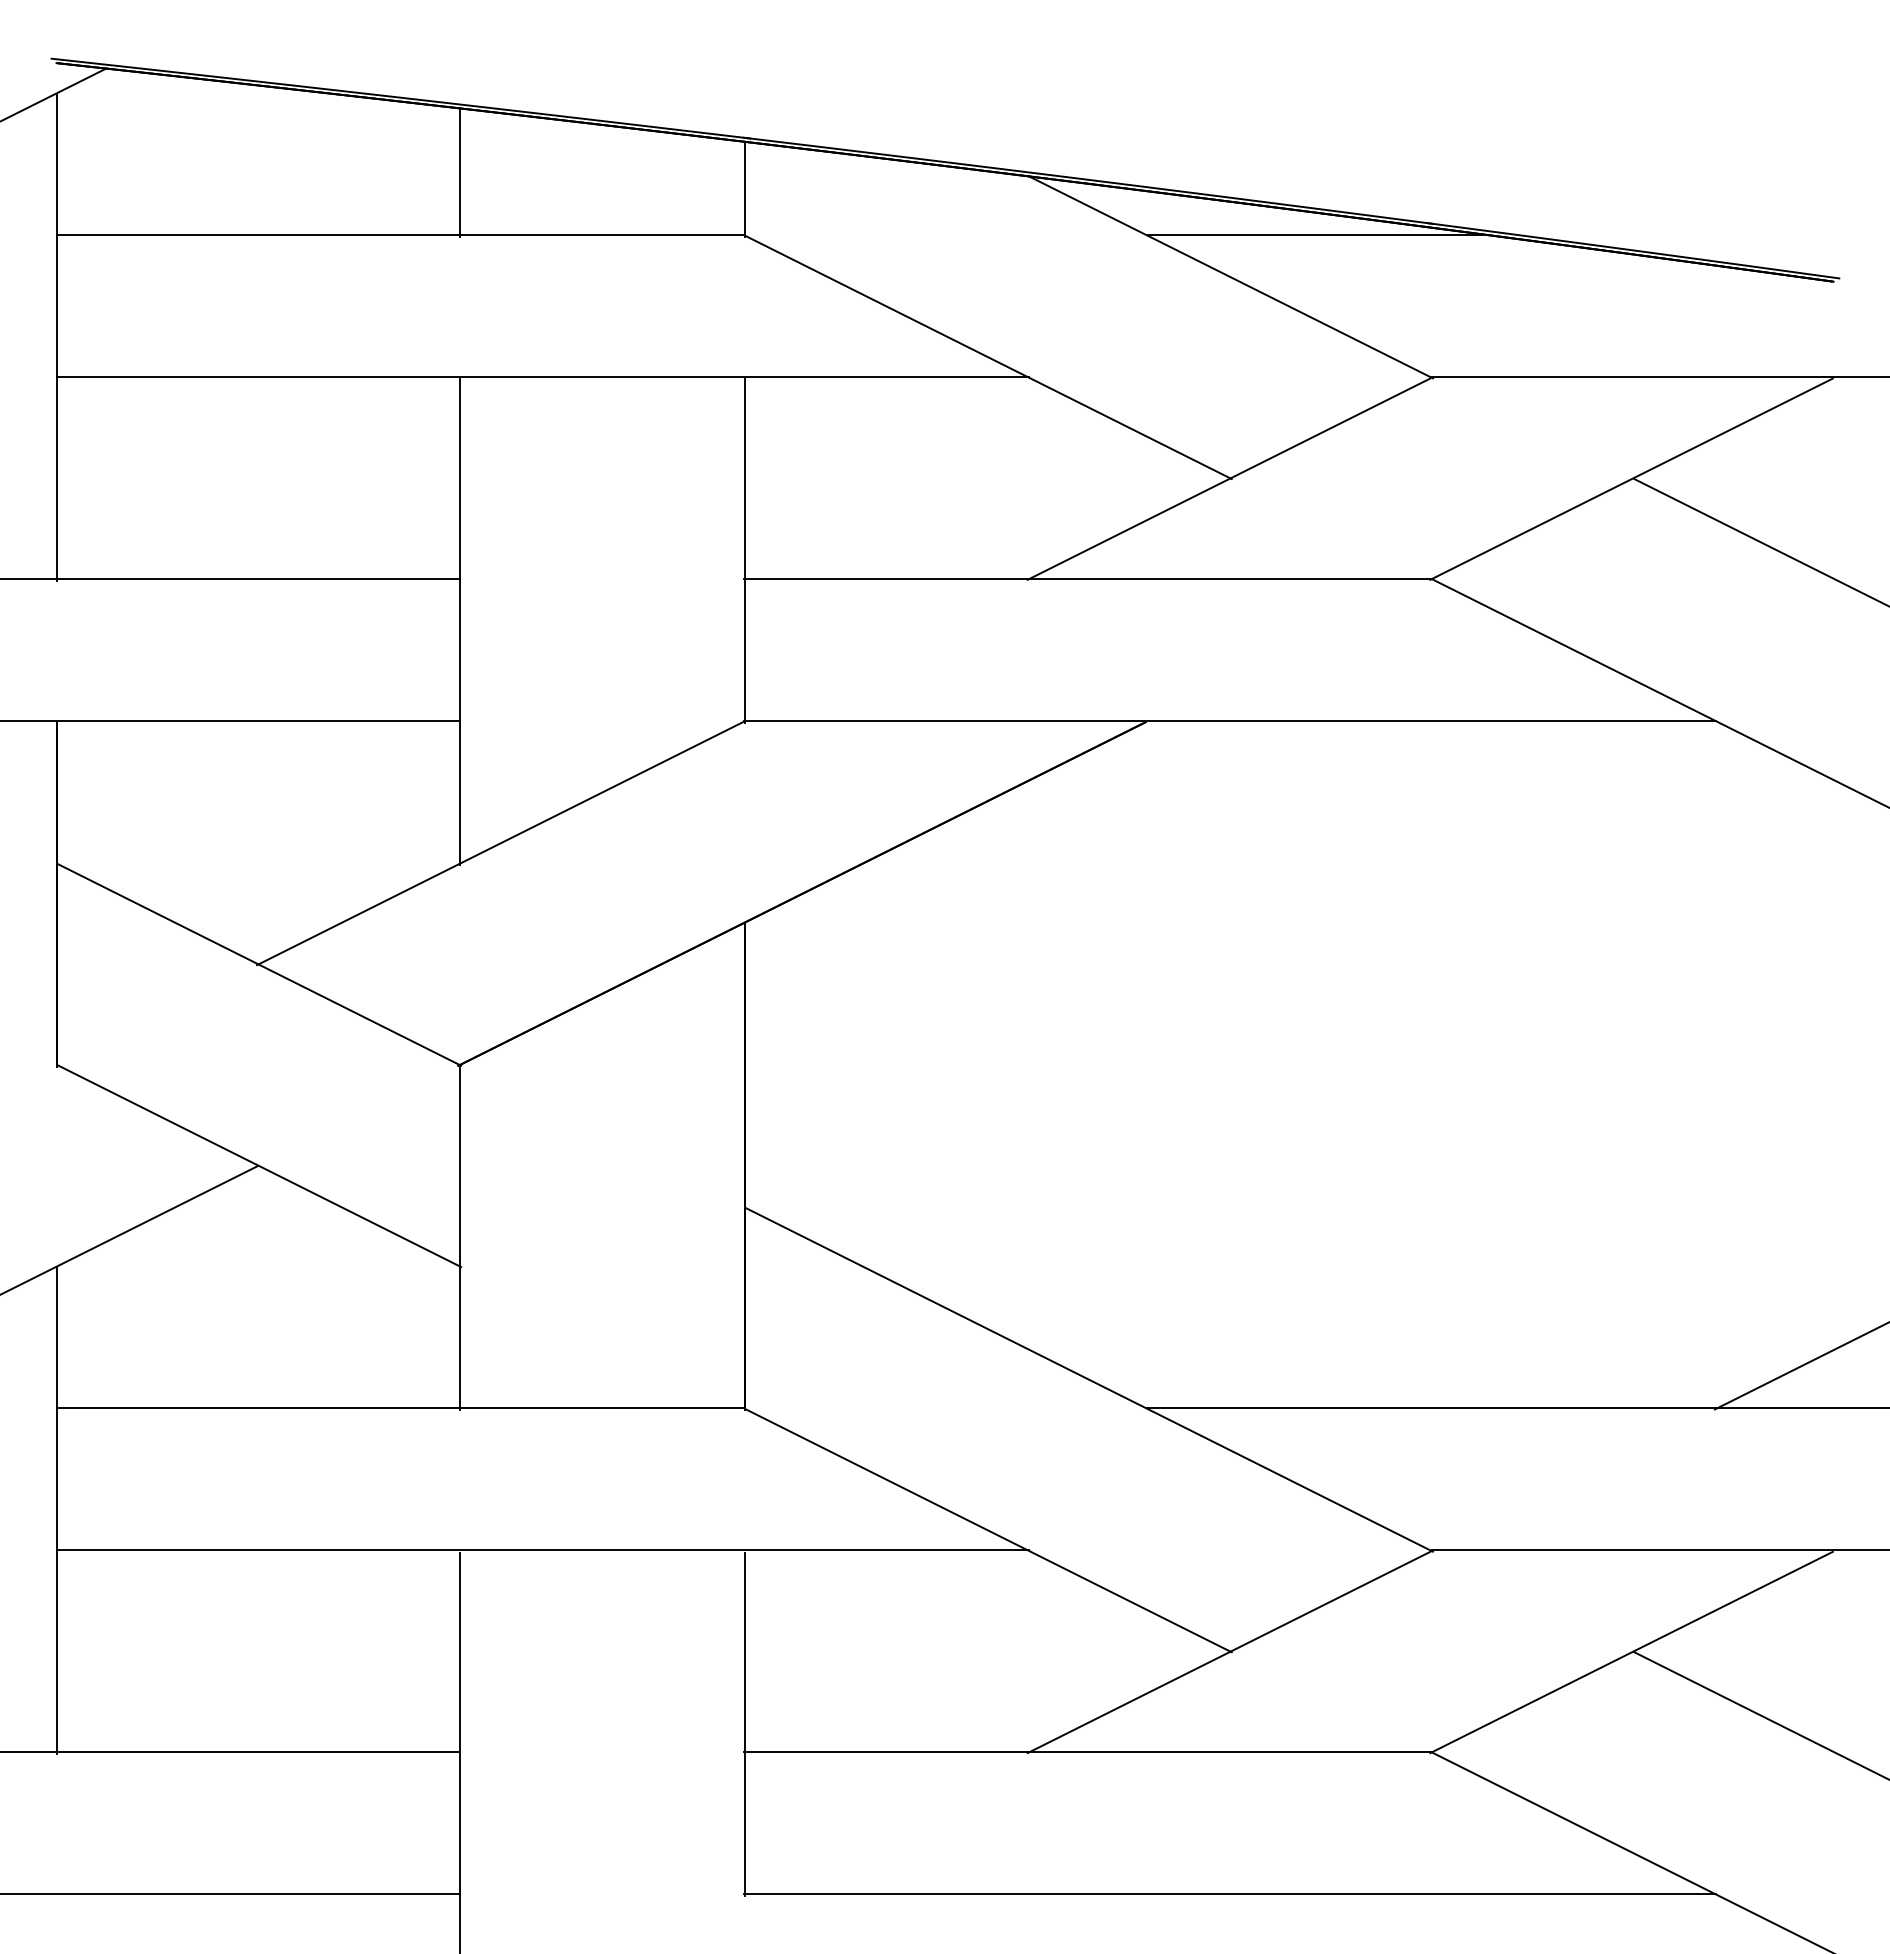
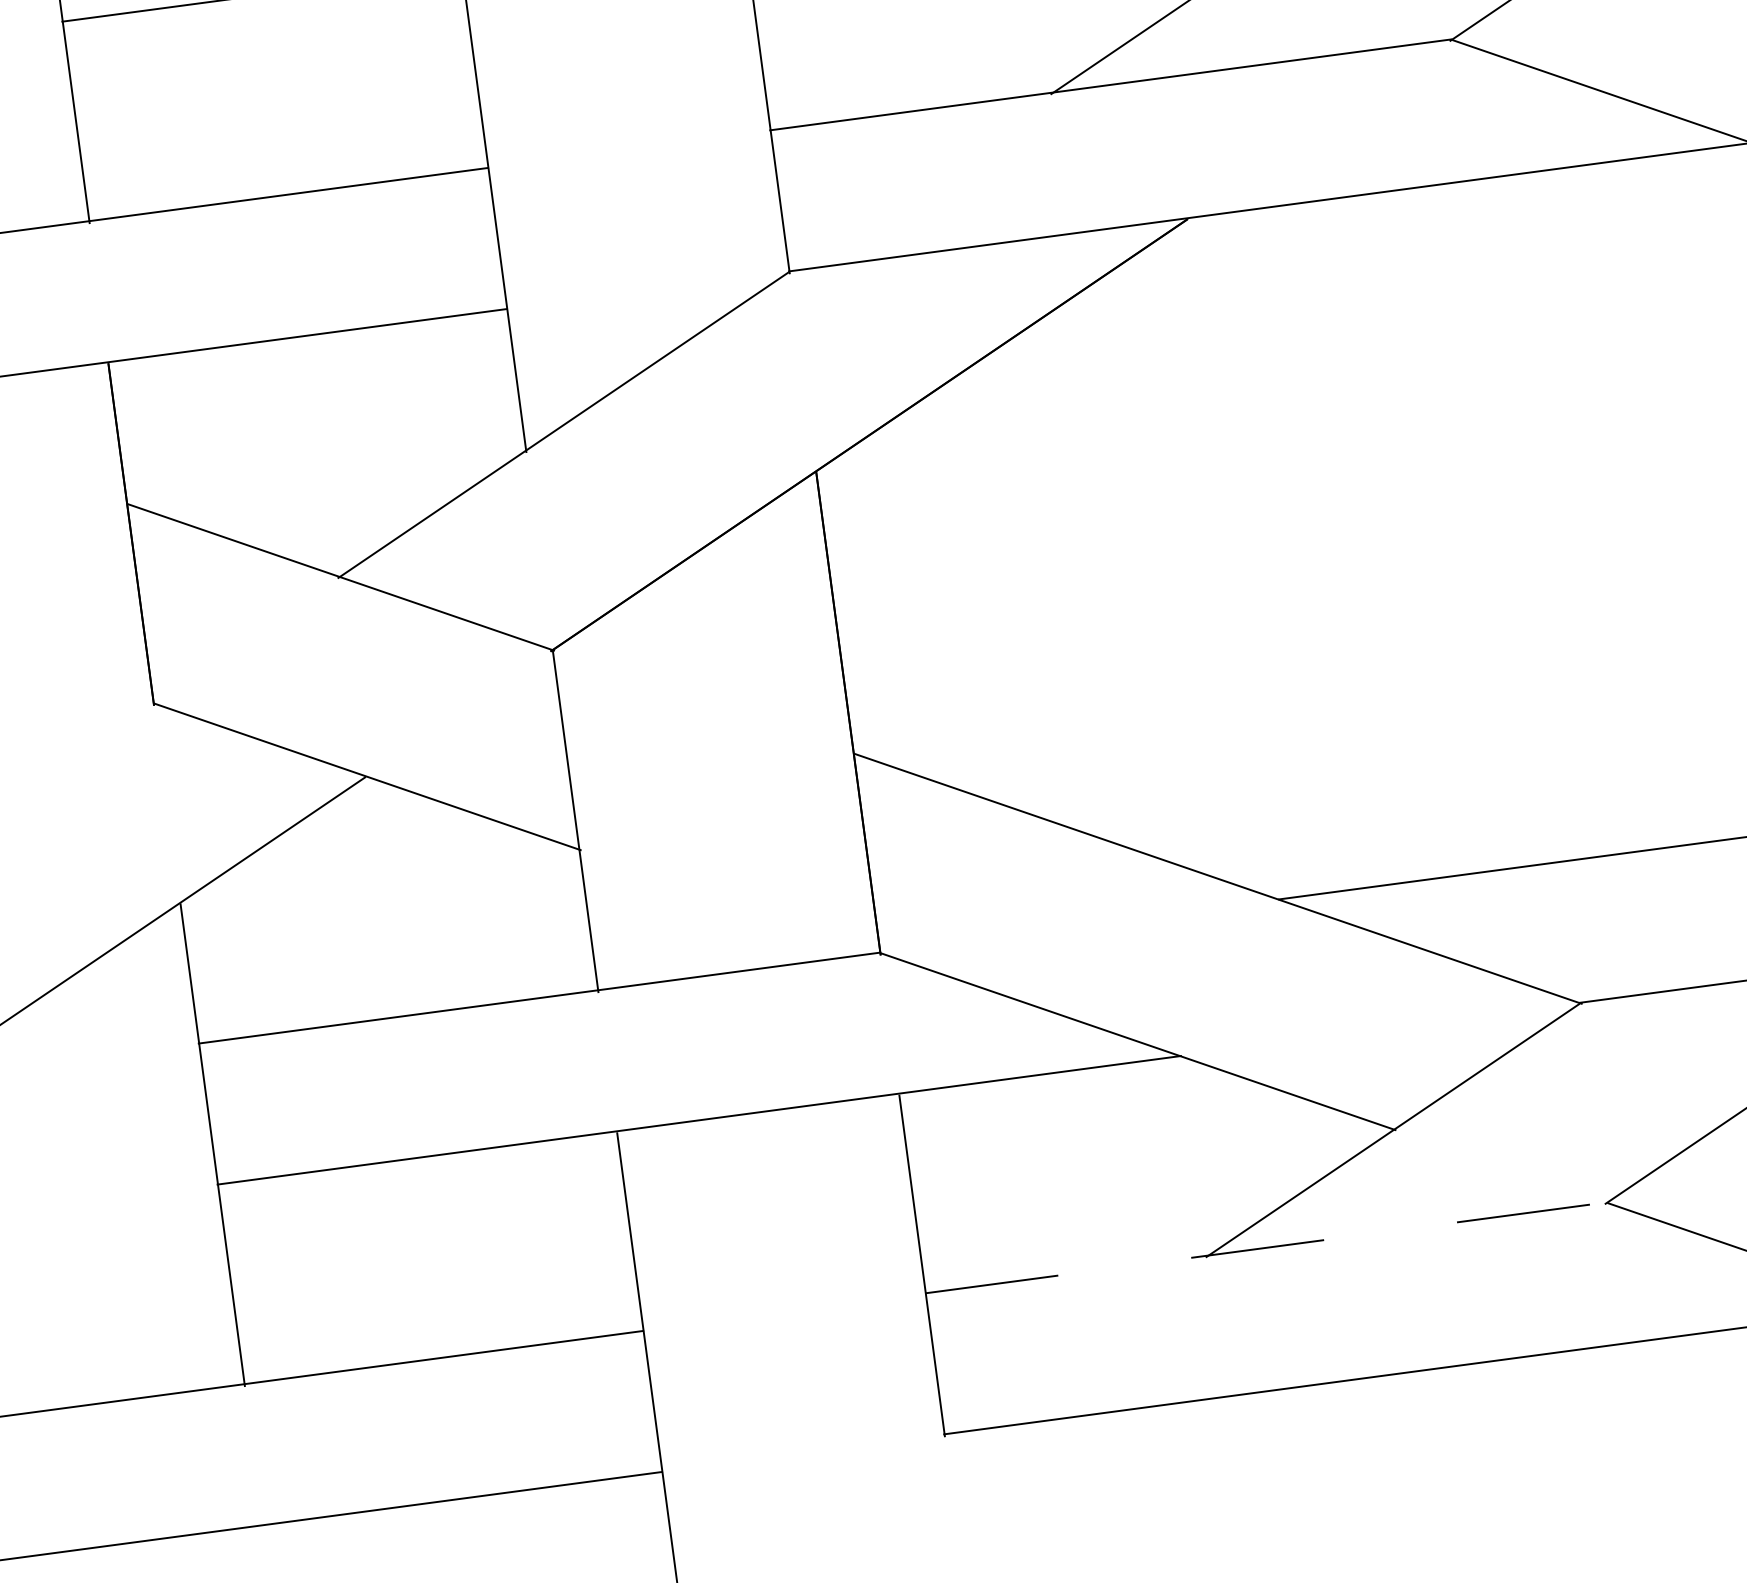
line: (1087, 1751) -> (1265, 1247), solid -> dashed

